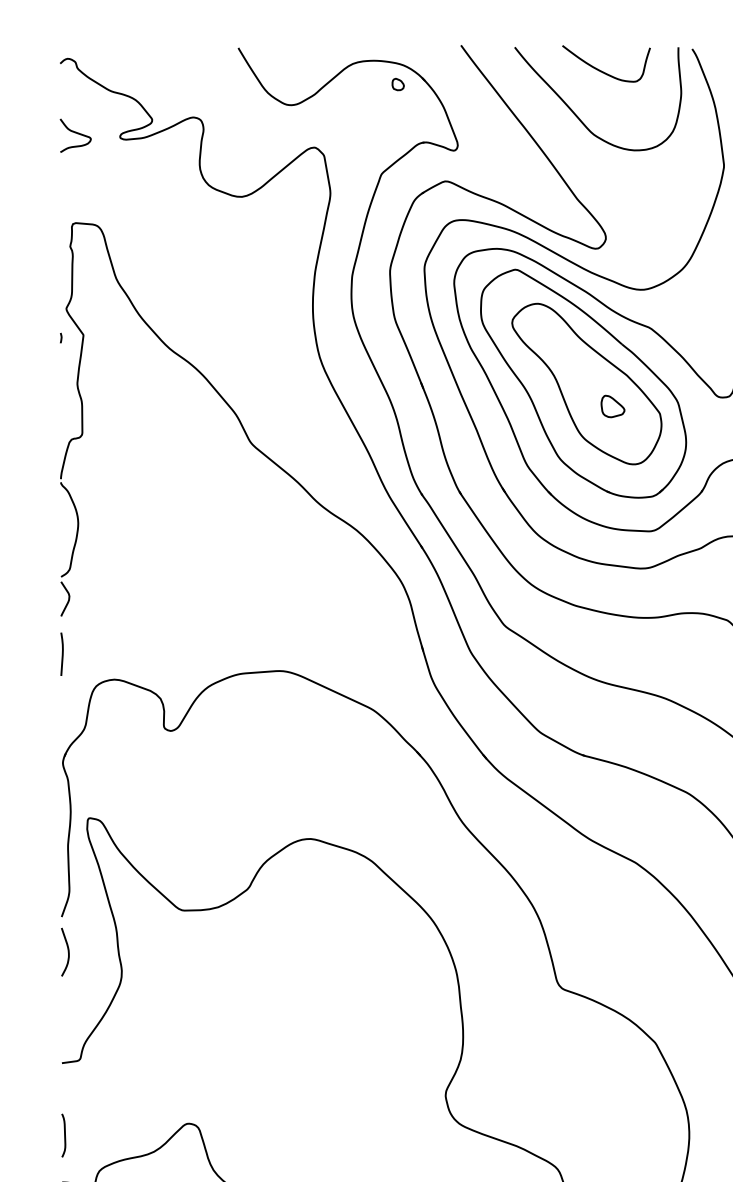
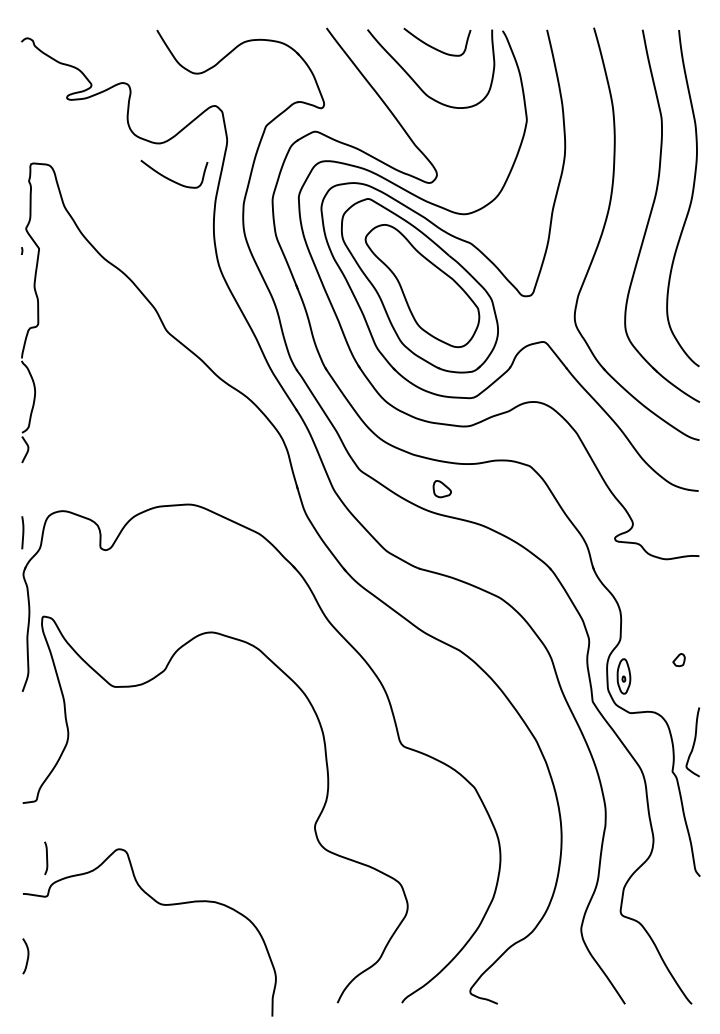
part: (397, 83) -> (278, 57), removed
curve: (76, 133) -> (33, 95), removed
curve: (257, 244) -> (171, 179), added
part: (611, 407) -> (441, 489), moved
line: (61, 653) -> (22, 532), moved
curve: (66, 949) -> (26, 716), removed
curve: (64, 1135) -> (46, 858), moved

